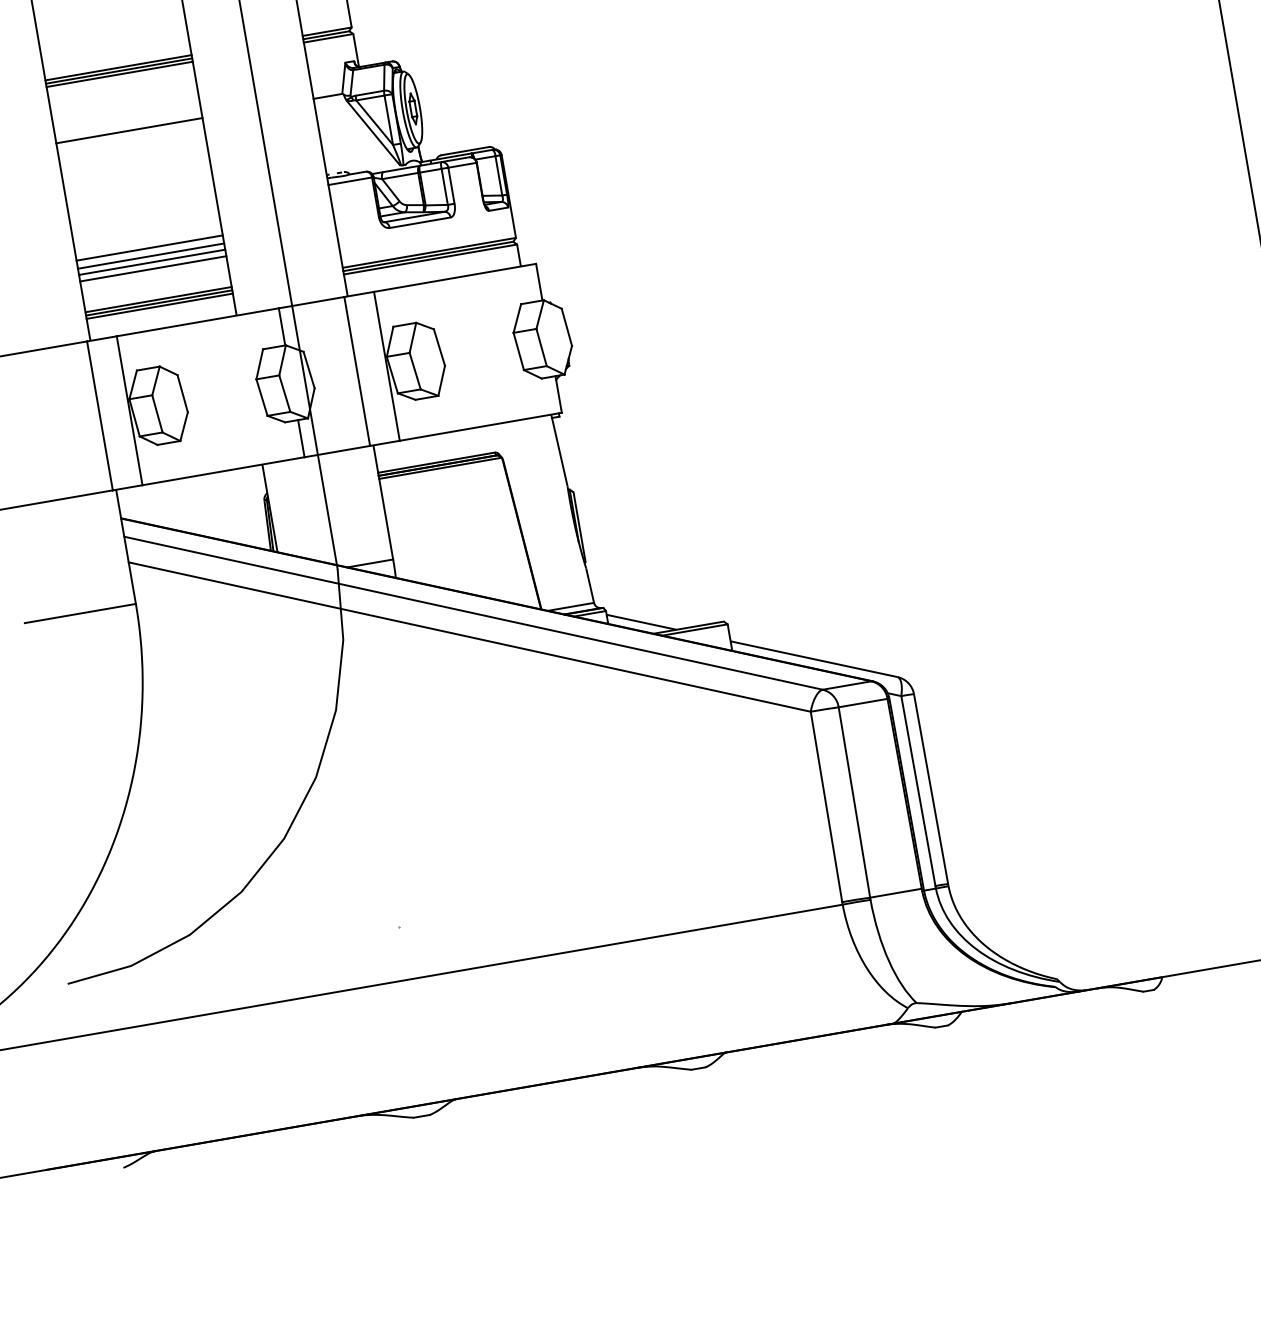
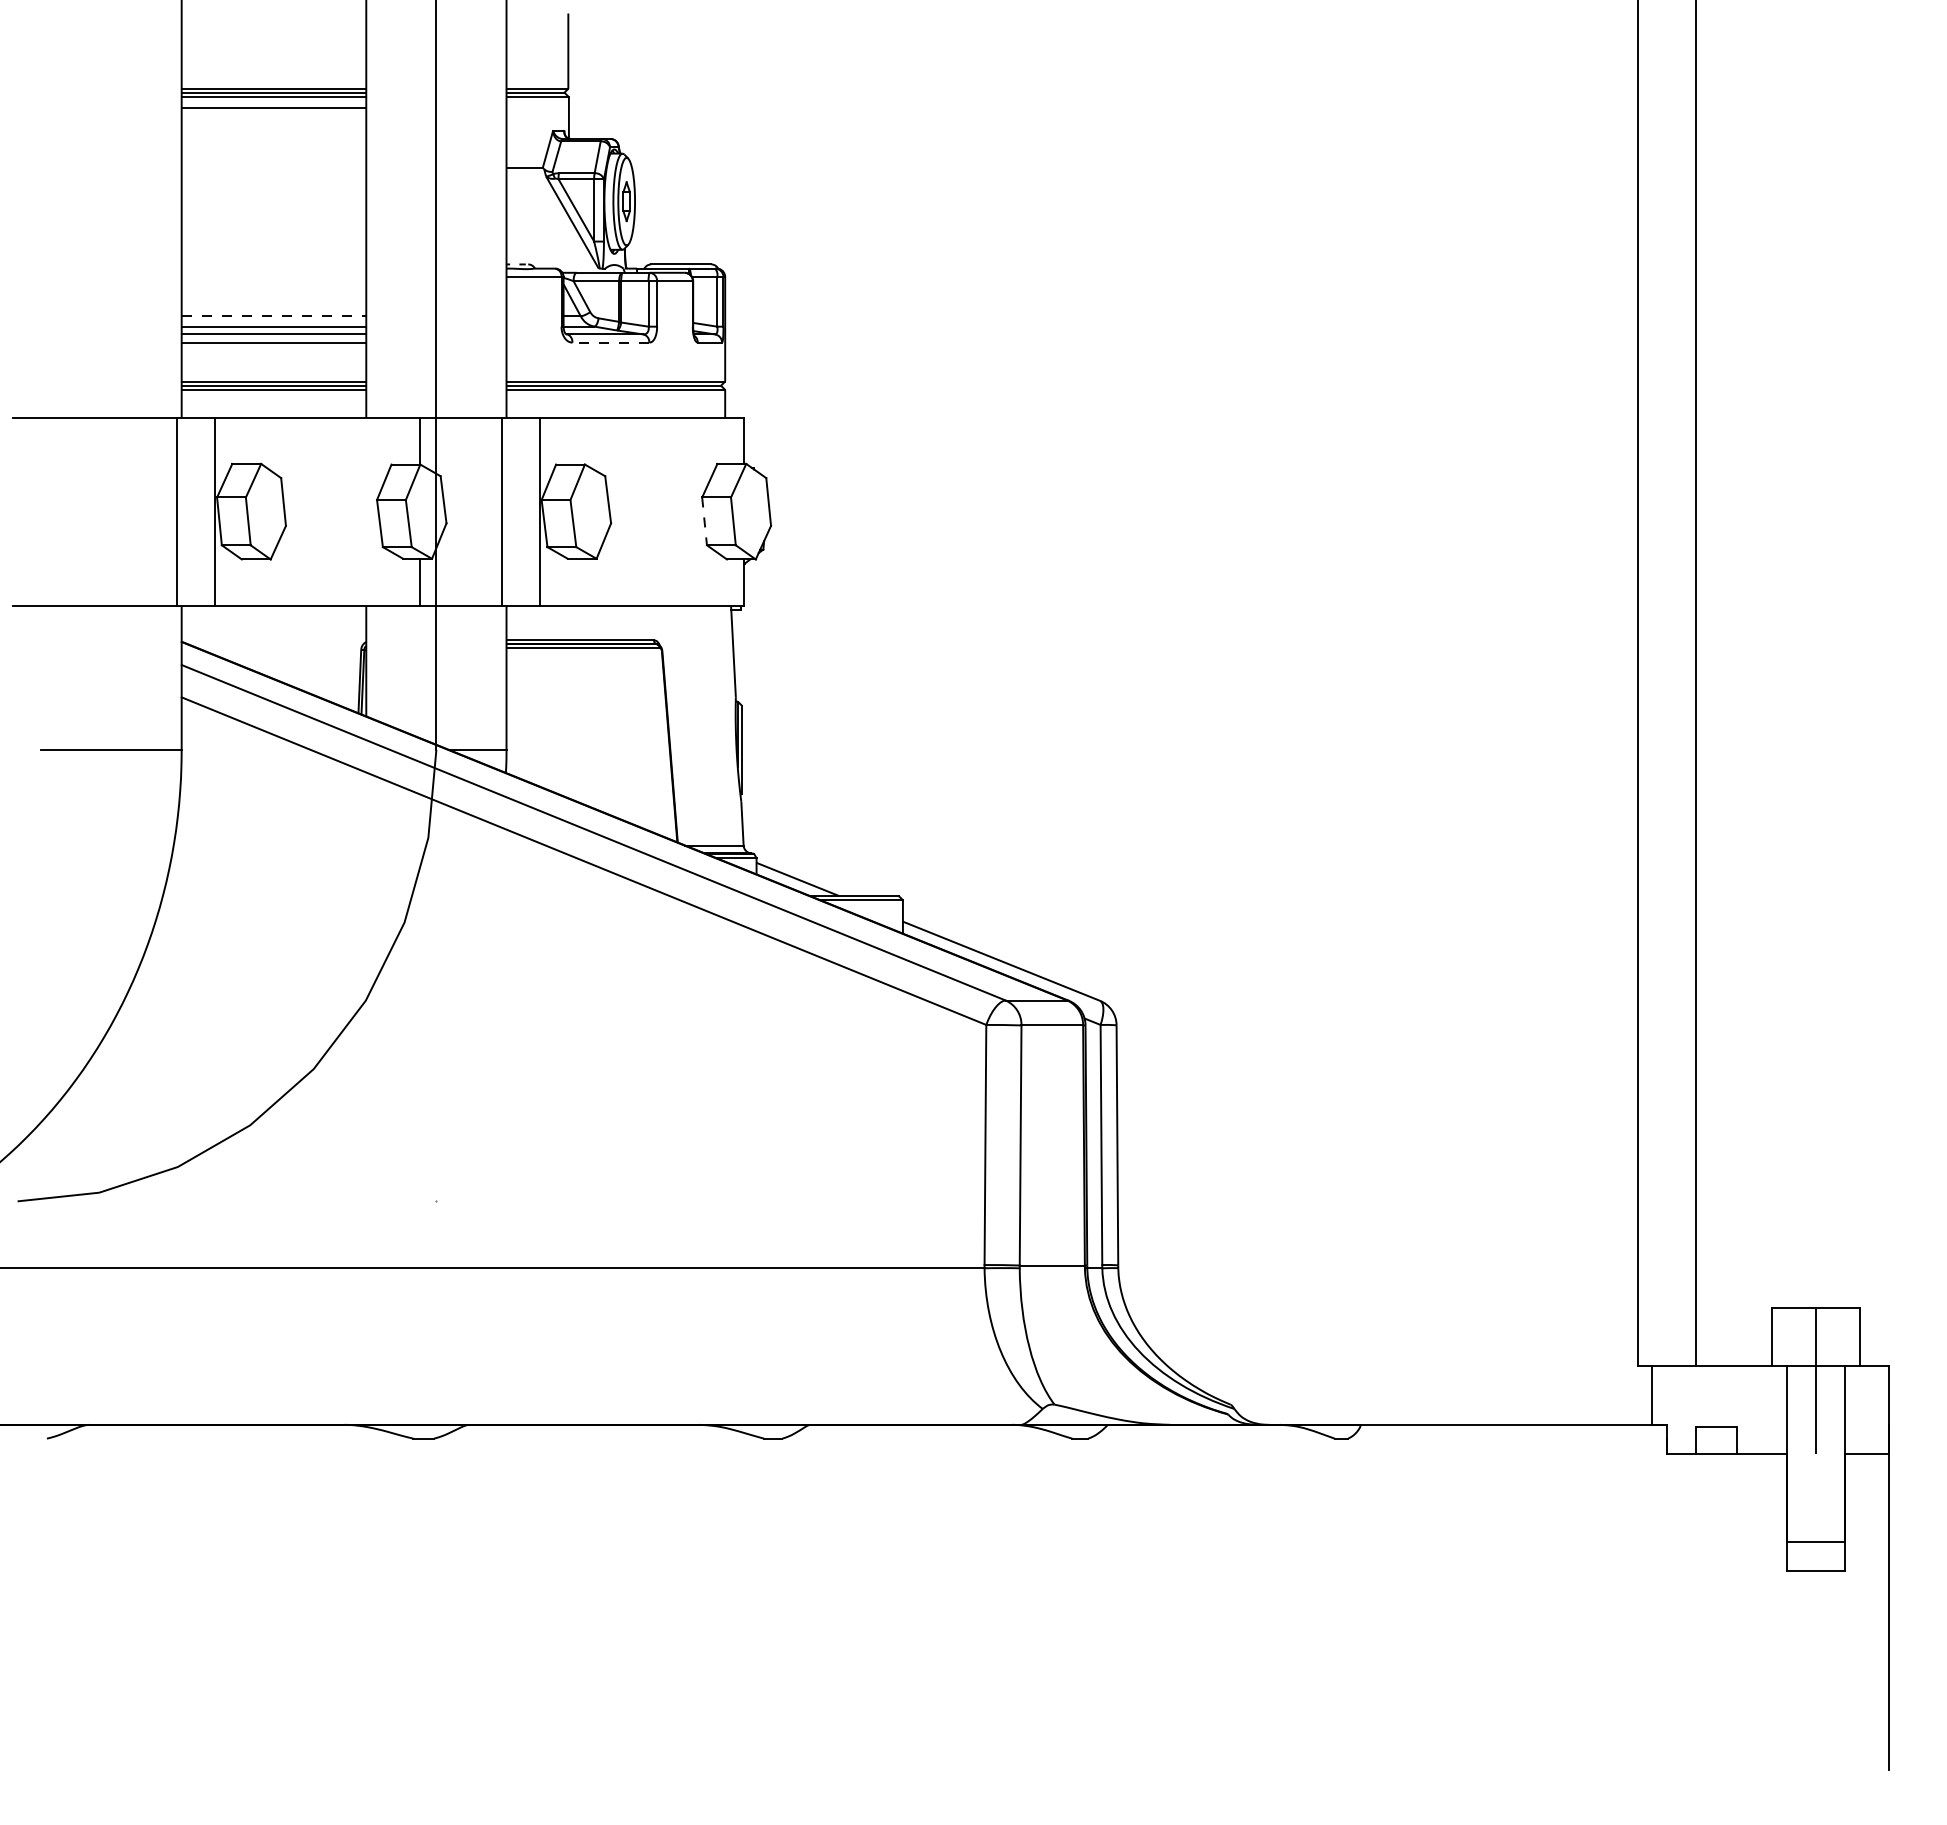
line: (129, 130) -> (273, 108), moved
line: (419, 222) -> (610, 342), solid -> dashed
line: (150, 248) -> (274, 316), solid -> dashed
line: (518, 351) -> (704, 521), solid -> dashed

